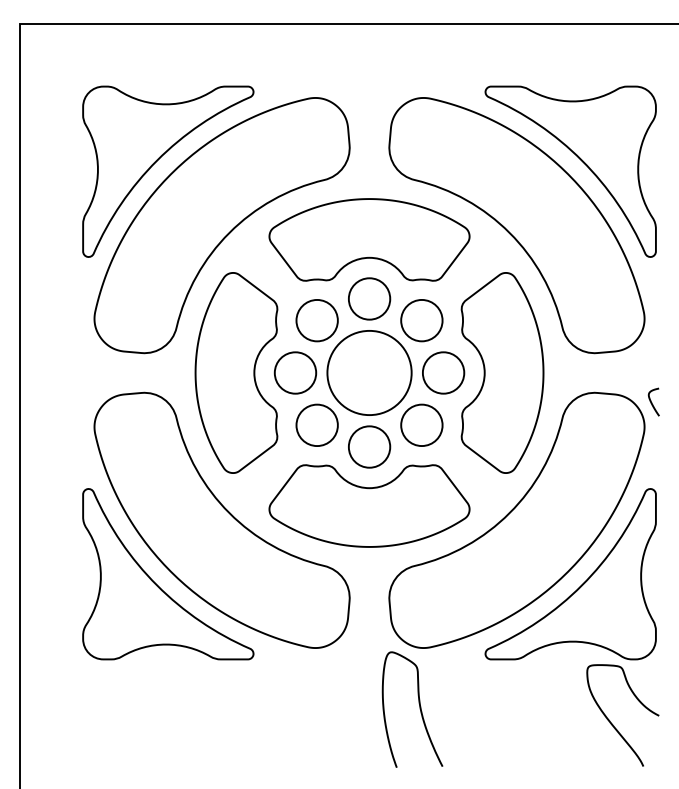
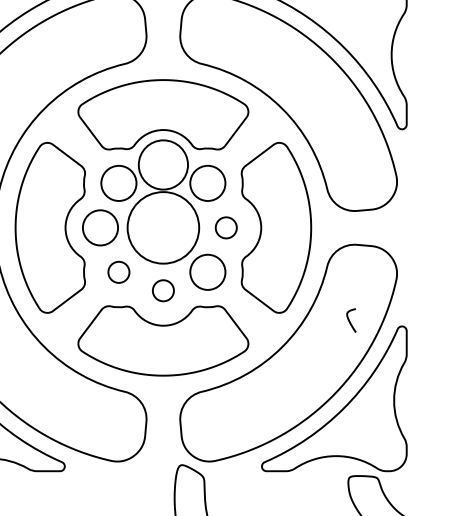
circle: (369, 298) -> (163, 164), size x1.4
circle: (443, 372) -> (226, 227), size x0.6
curve: (652, 402) -> (350, 320), moved
circle: (316, 425) -> (118, 272), size x0.6
circle: (369, 446) -> (163, 290), size x0.6

